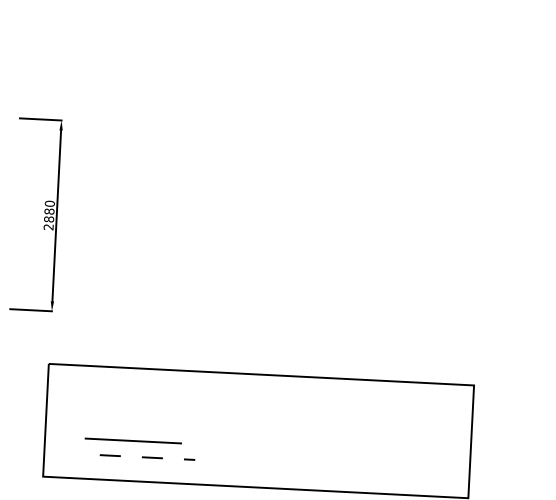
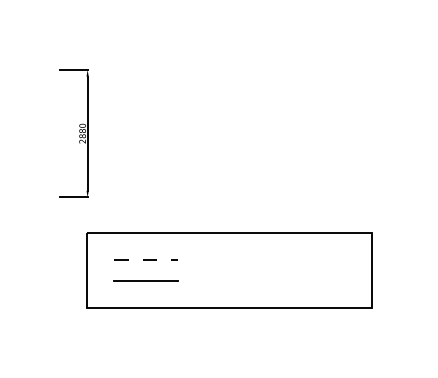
line: (146, 456) -> (145, 259), moved

